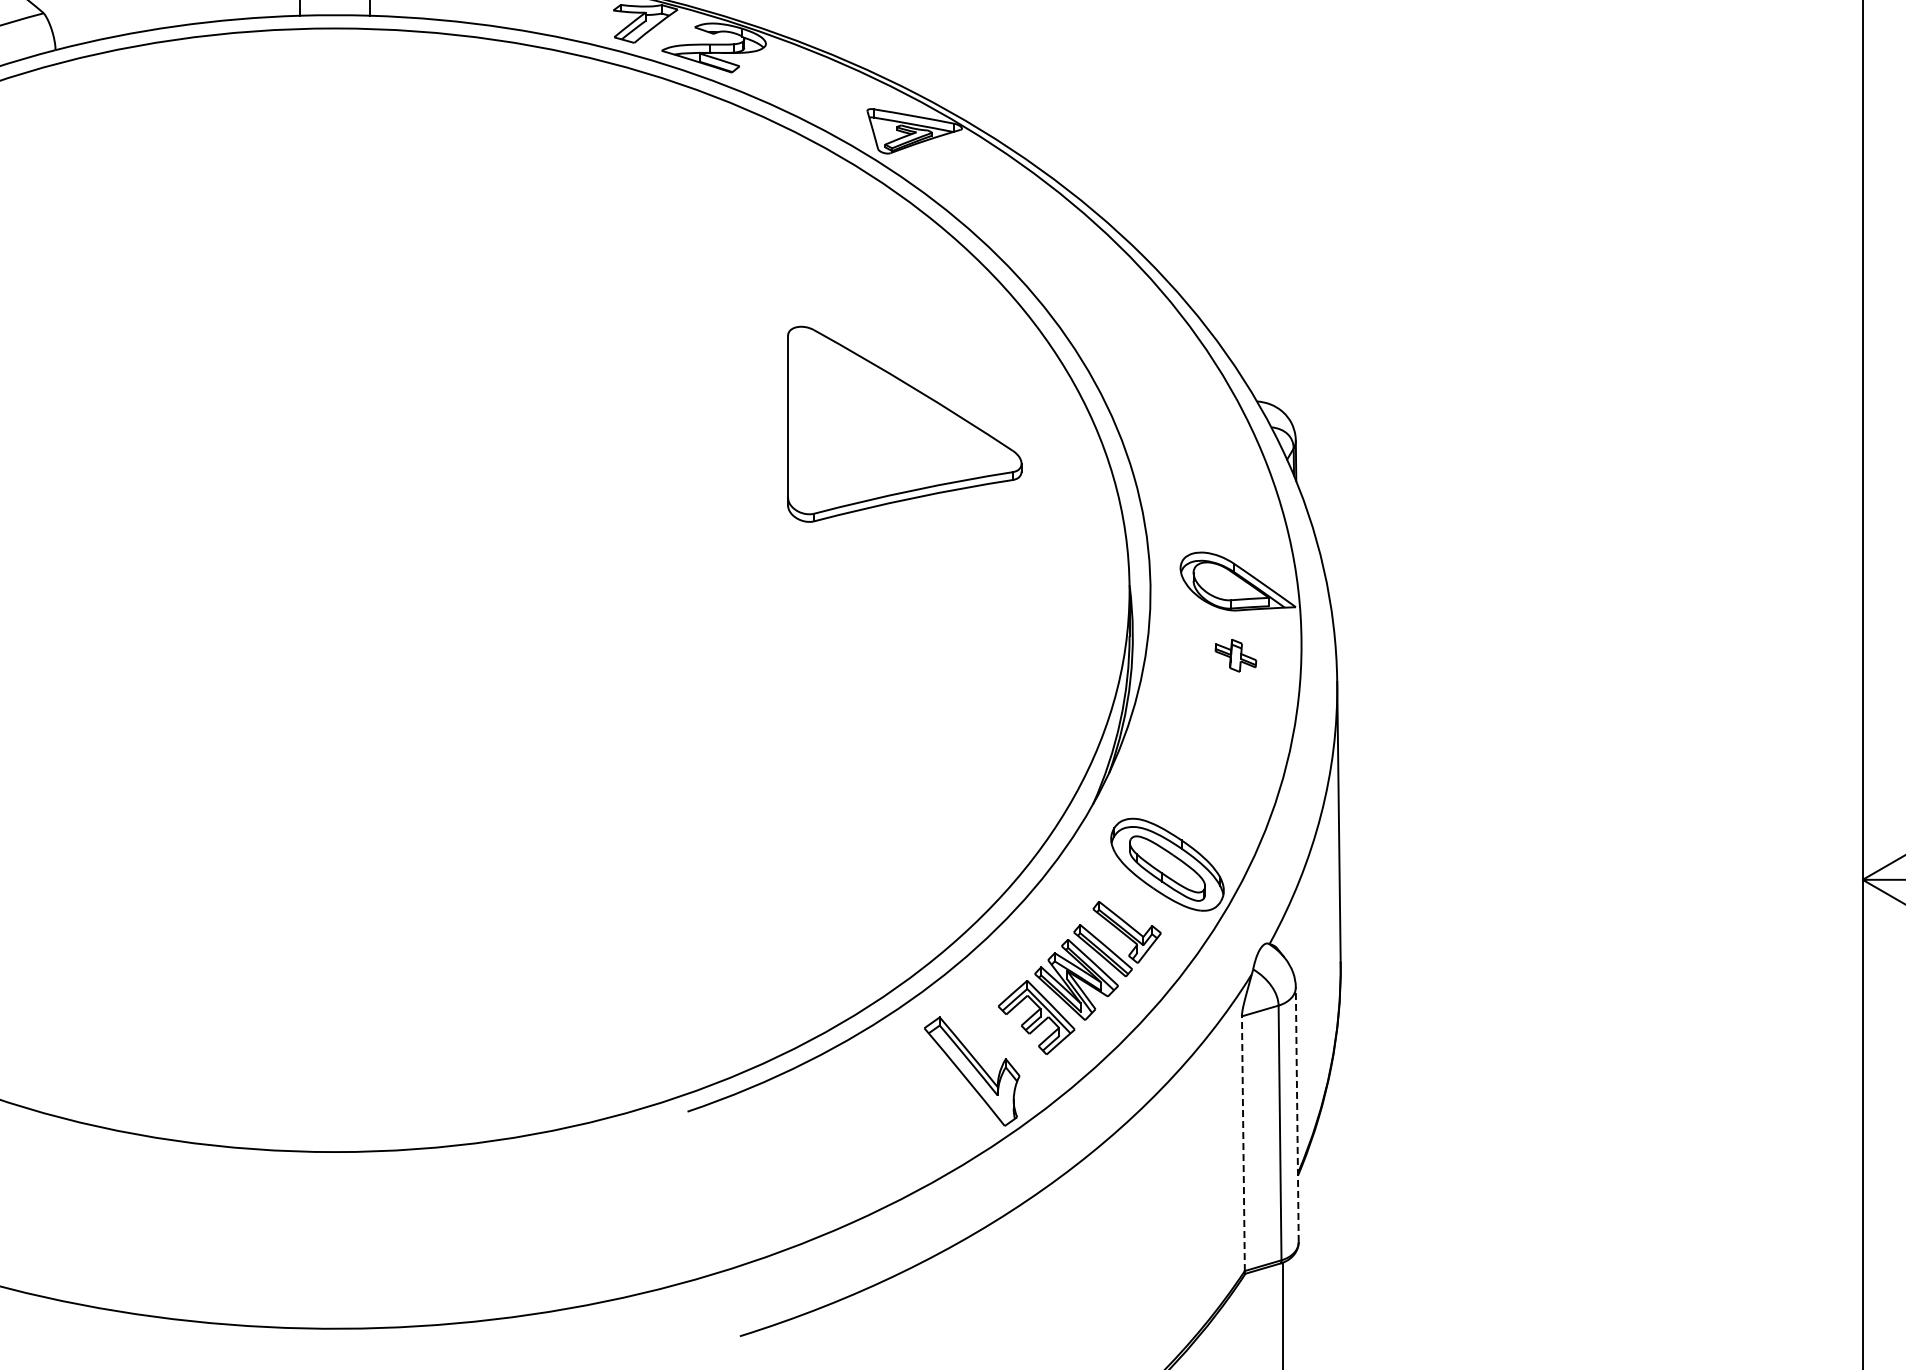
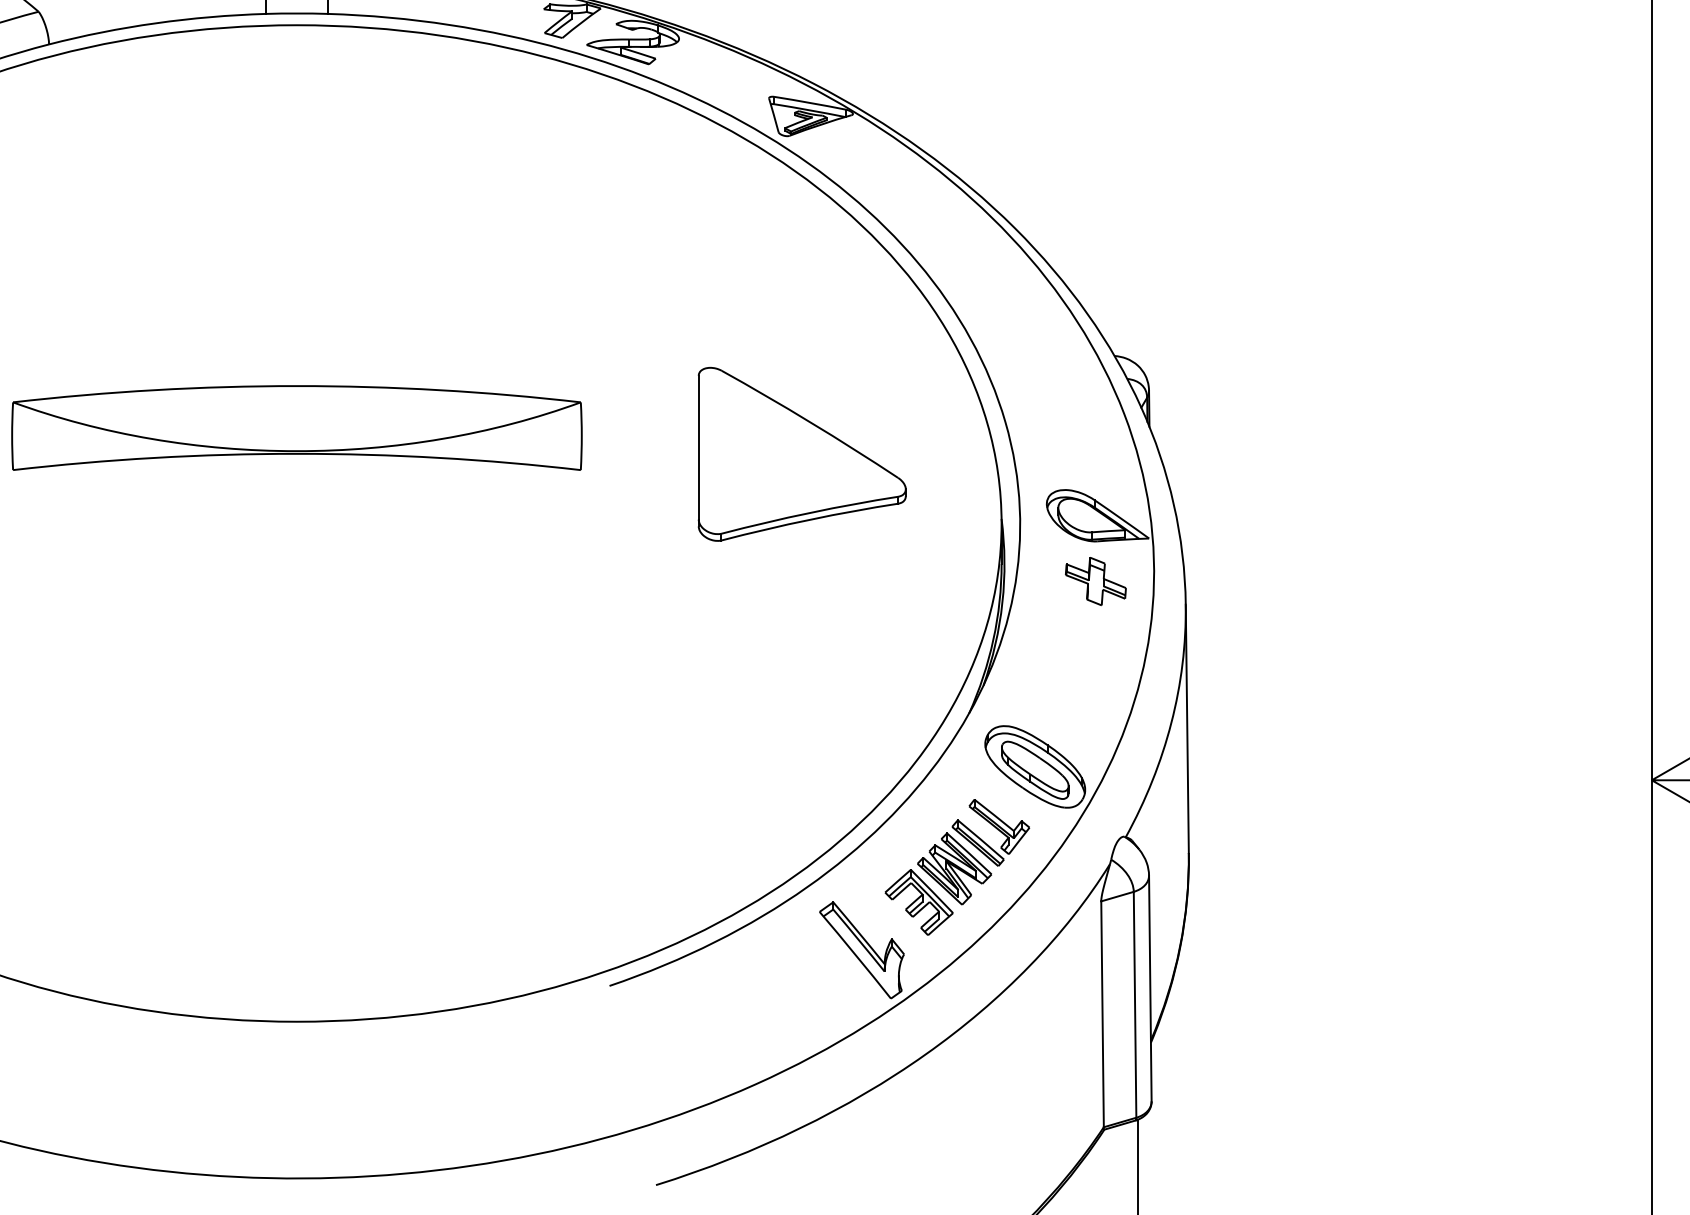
part: (904, 423) -> (801, 453), moved
part: (335, 482) -> (297, 427), added
part: (1235, 655) -> (1095, 581), size x1.67
line: (1297, 1114) -> (1150, 988), dashed -> solid
line: (1243, 1143) -> (1102, 1014), dashed -> solid

